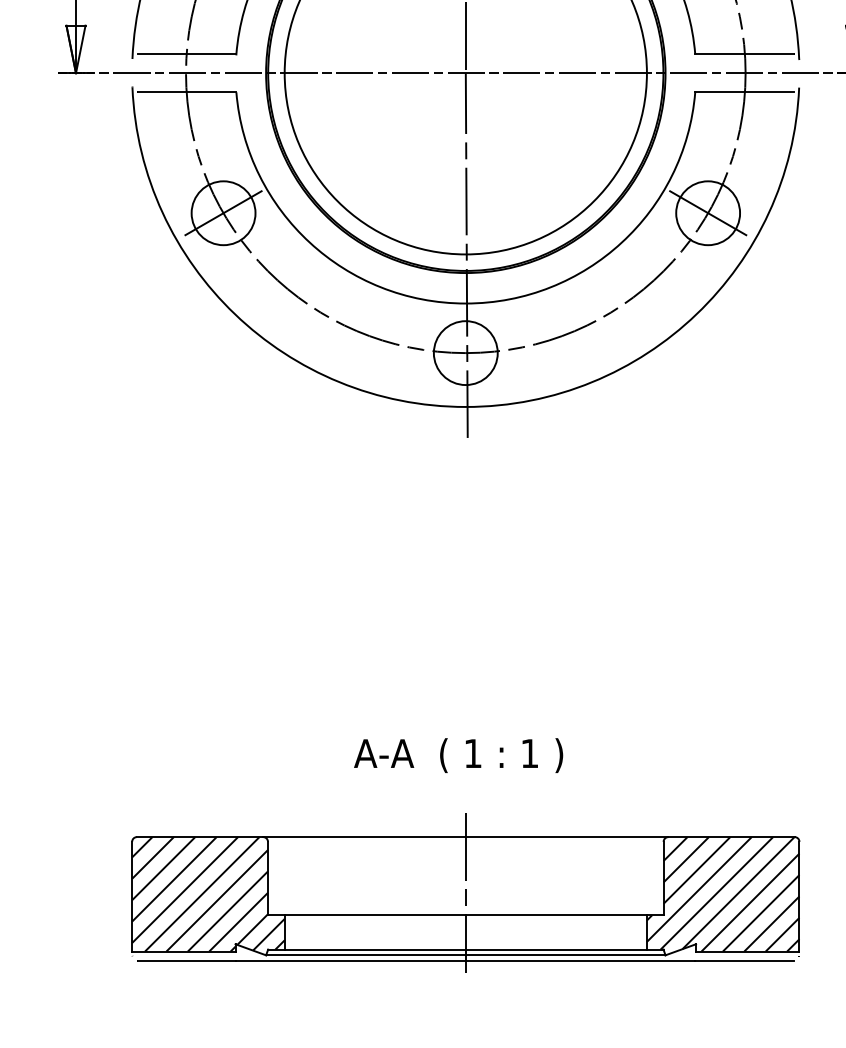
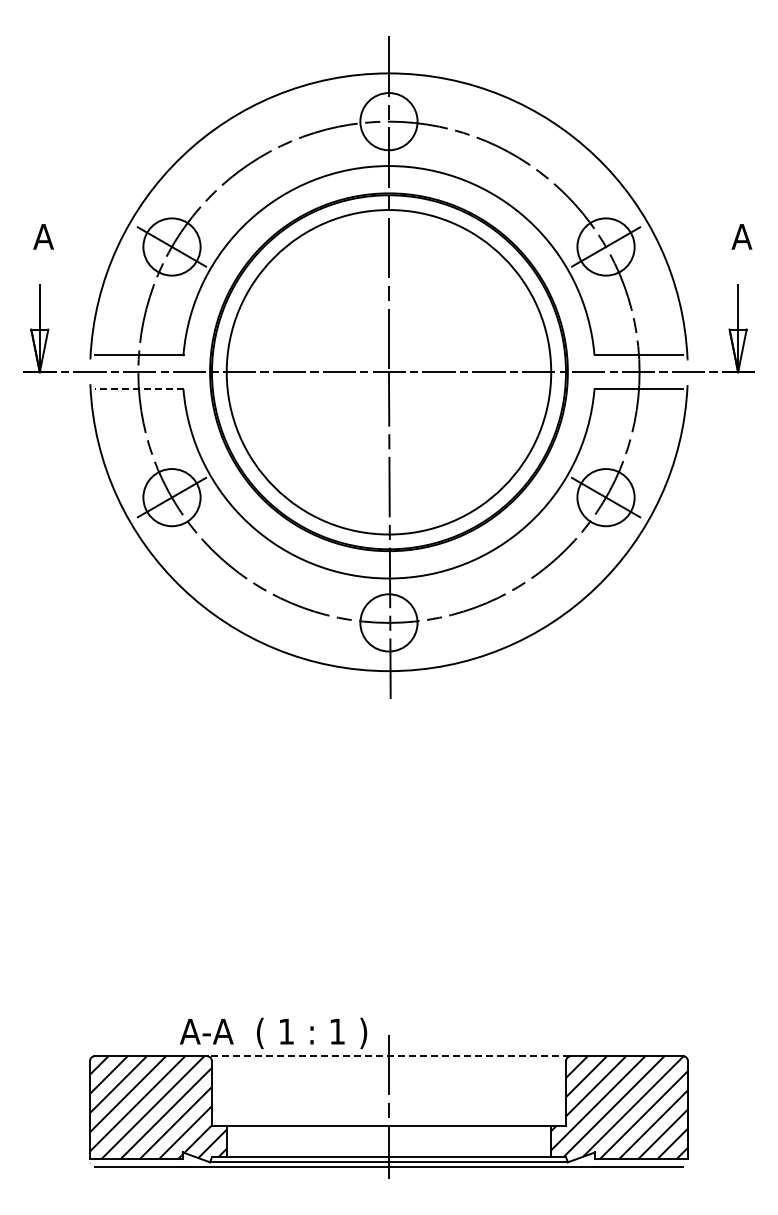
line: (186, 92) -> (138, 389), solid -> dashed
text: (458, 754) -> (273, 1032), moved
line: (465, 837) -> (388, 1056), solid -> dashed

